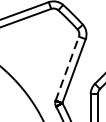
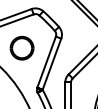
part: (35, 50) -> (21, 47), added
line: (67, 67) -> (46, 61), dashed -> solid

